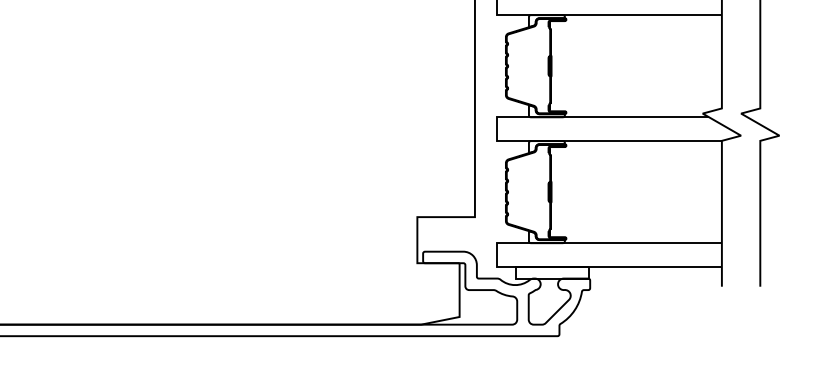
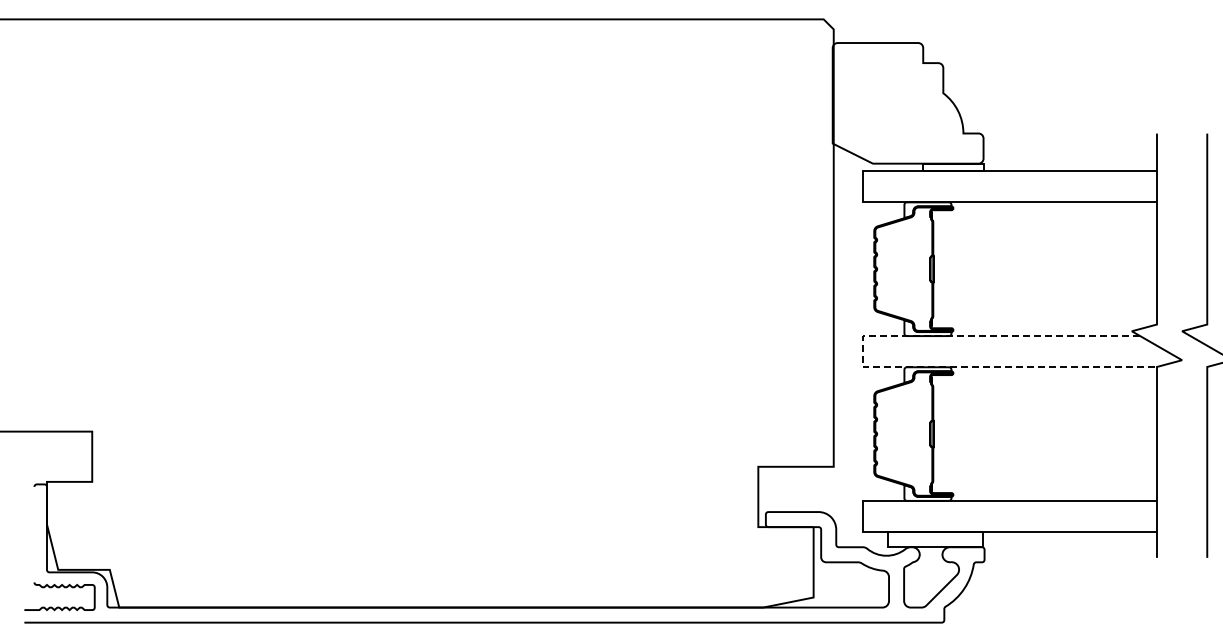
line: (496, 135) -> (862, 360), solid -> dashed

